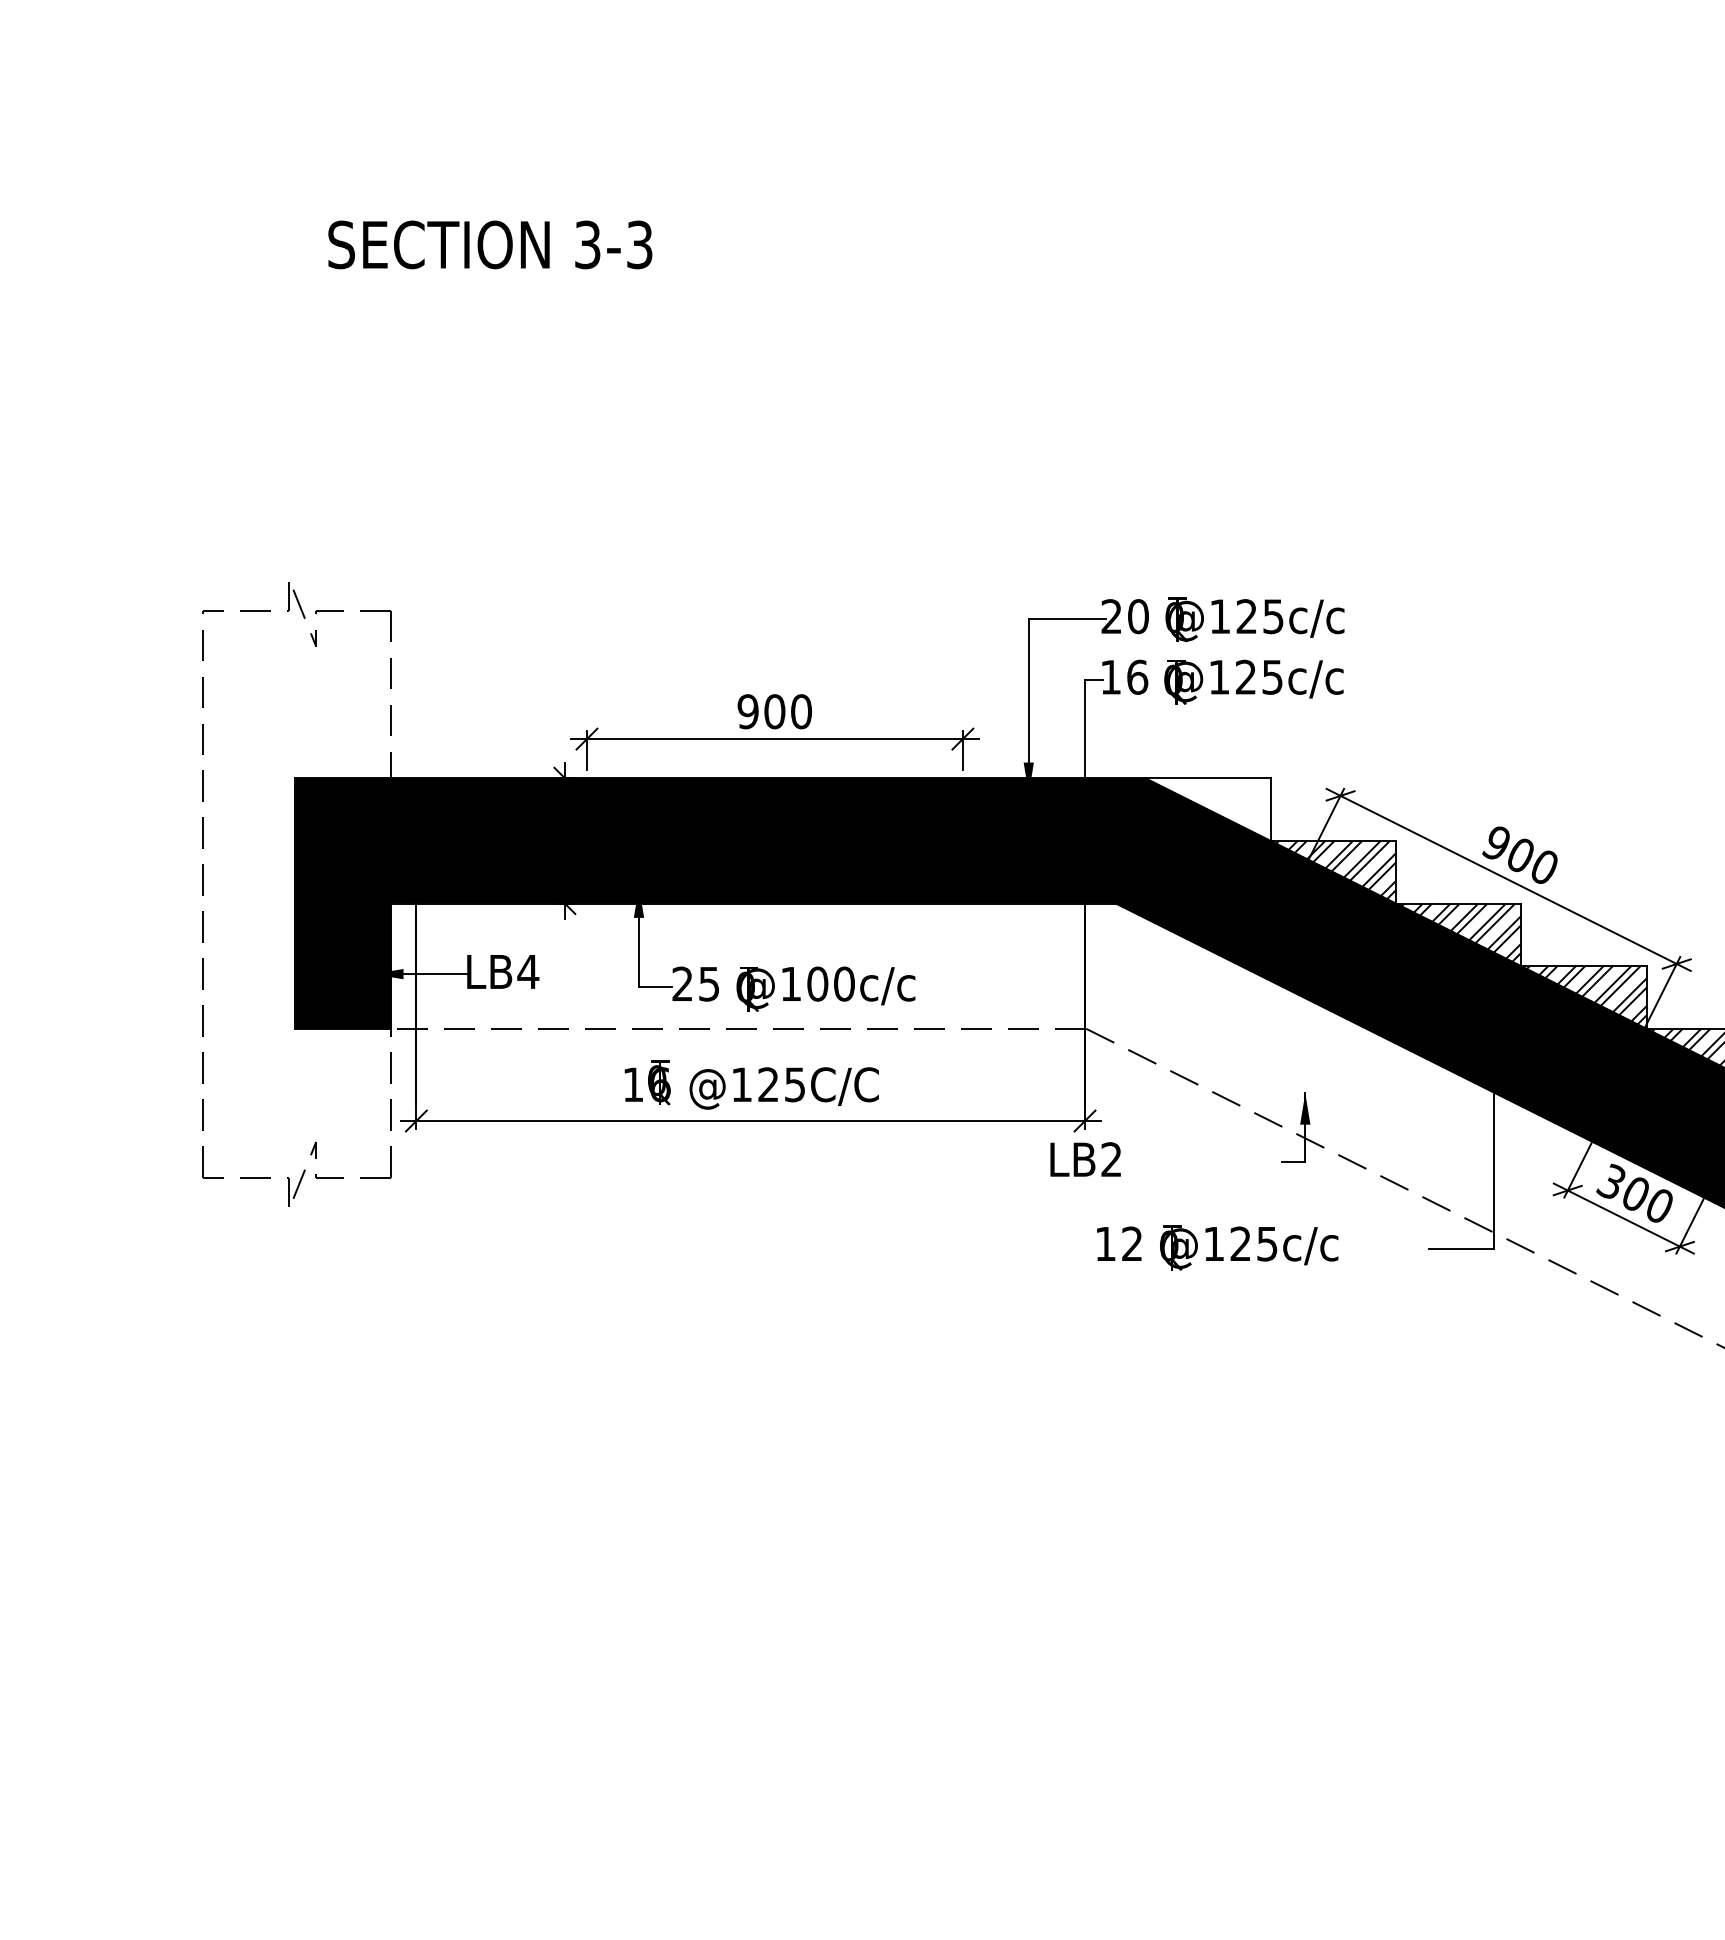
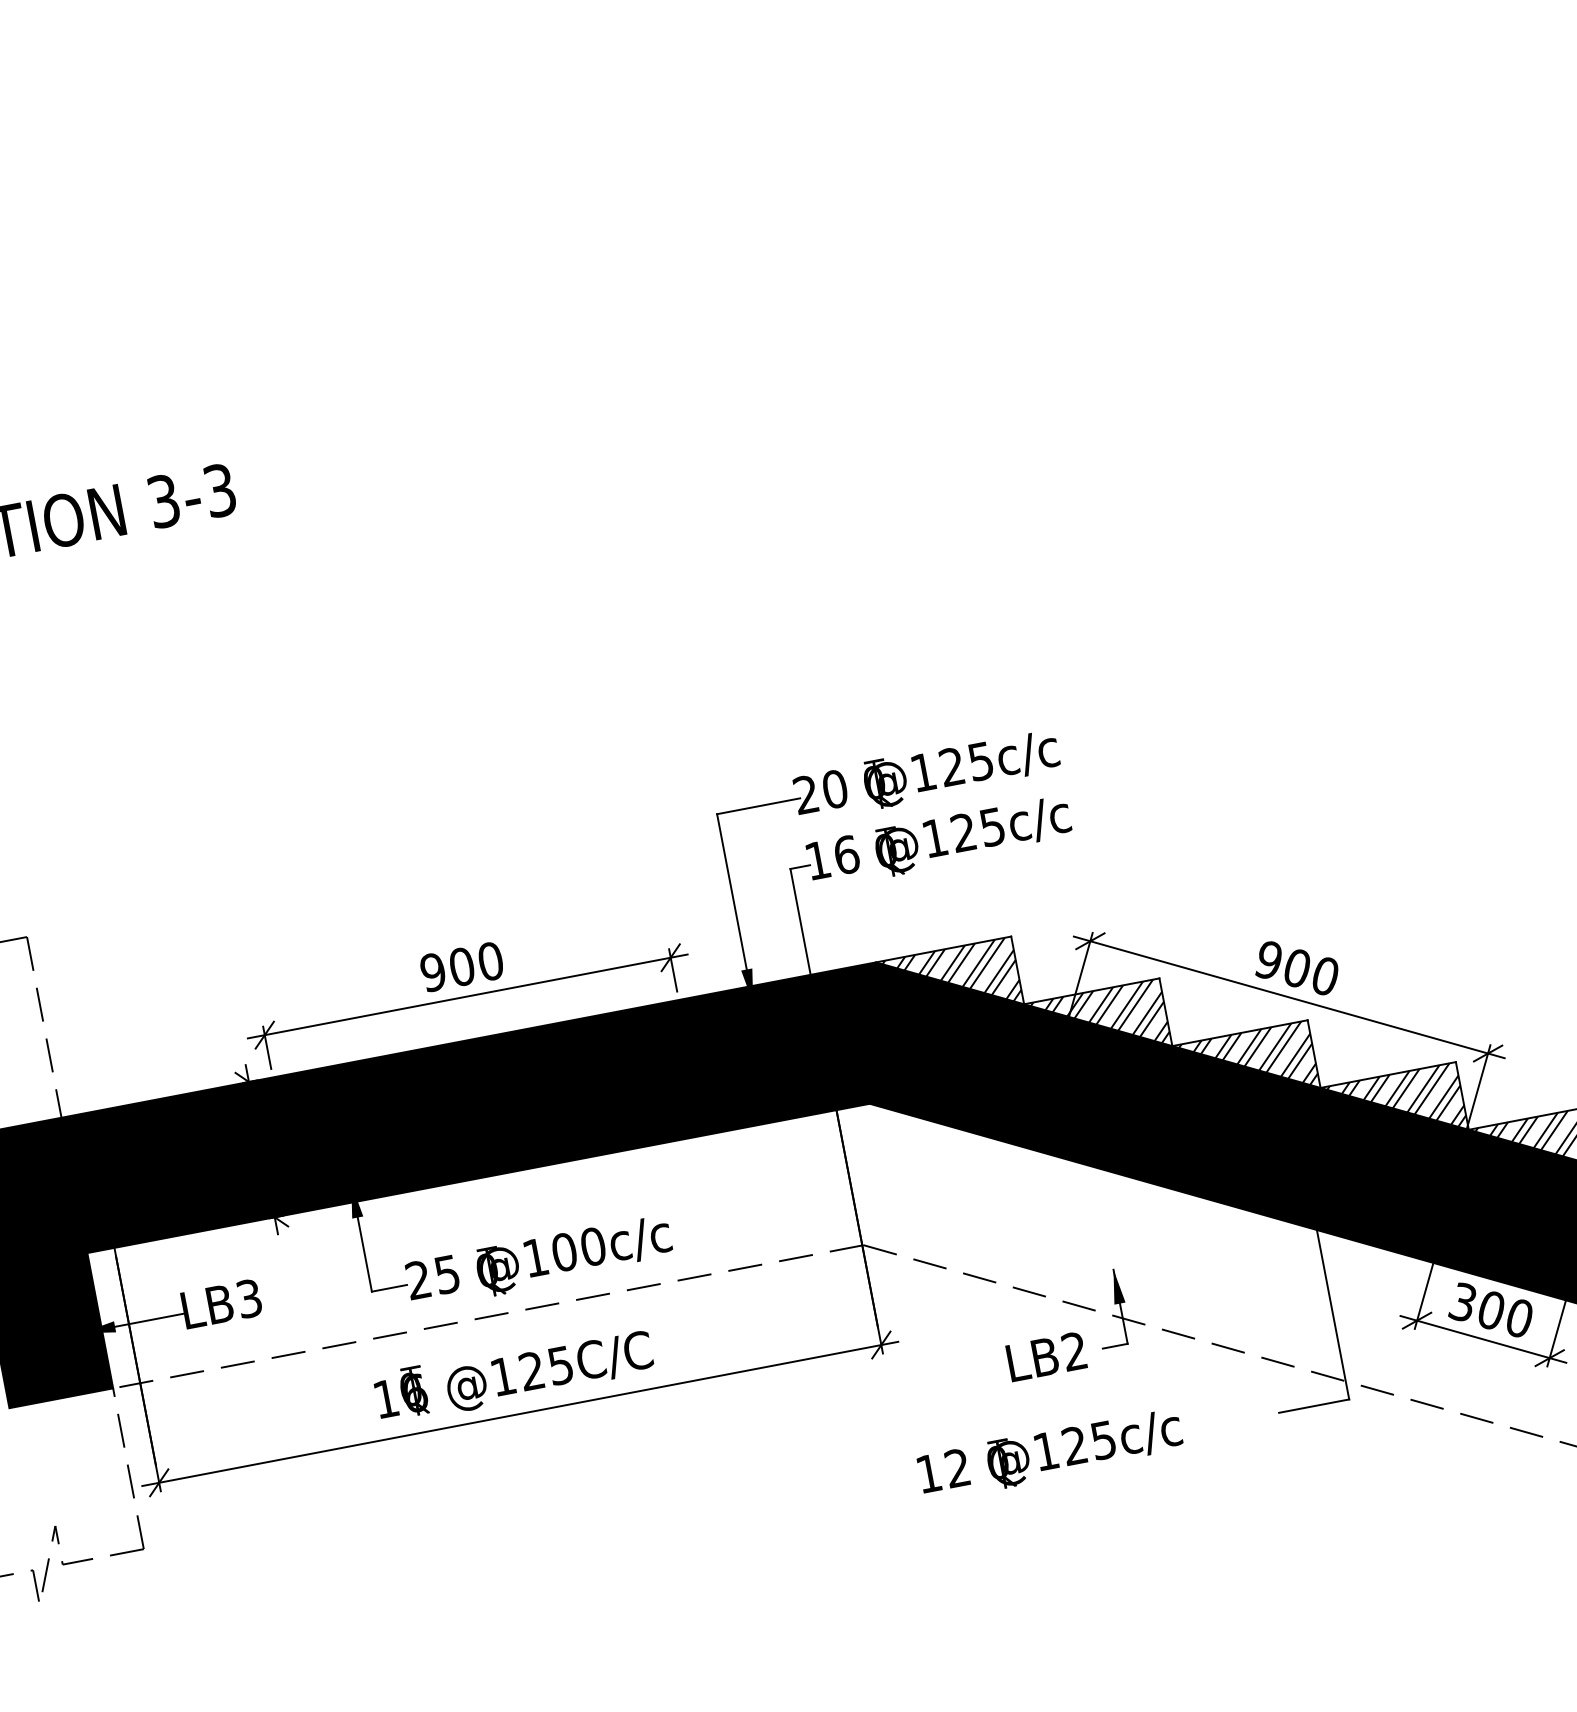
hatch: (1210, 807) -> (952, 980), added
text: (528, 971) -> (249, 1298), LB4 -> LB3
text: (1085, 1159) -> (1046, 1356), moved

